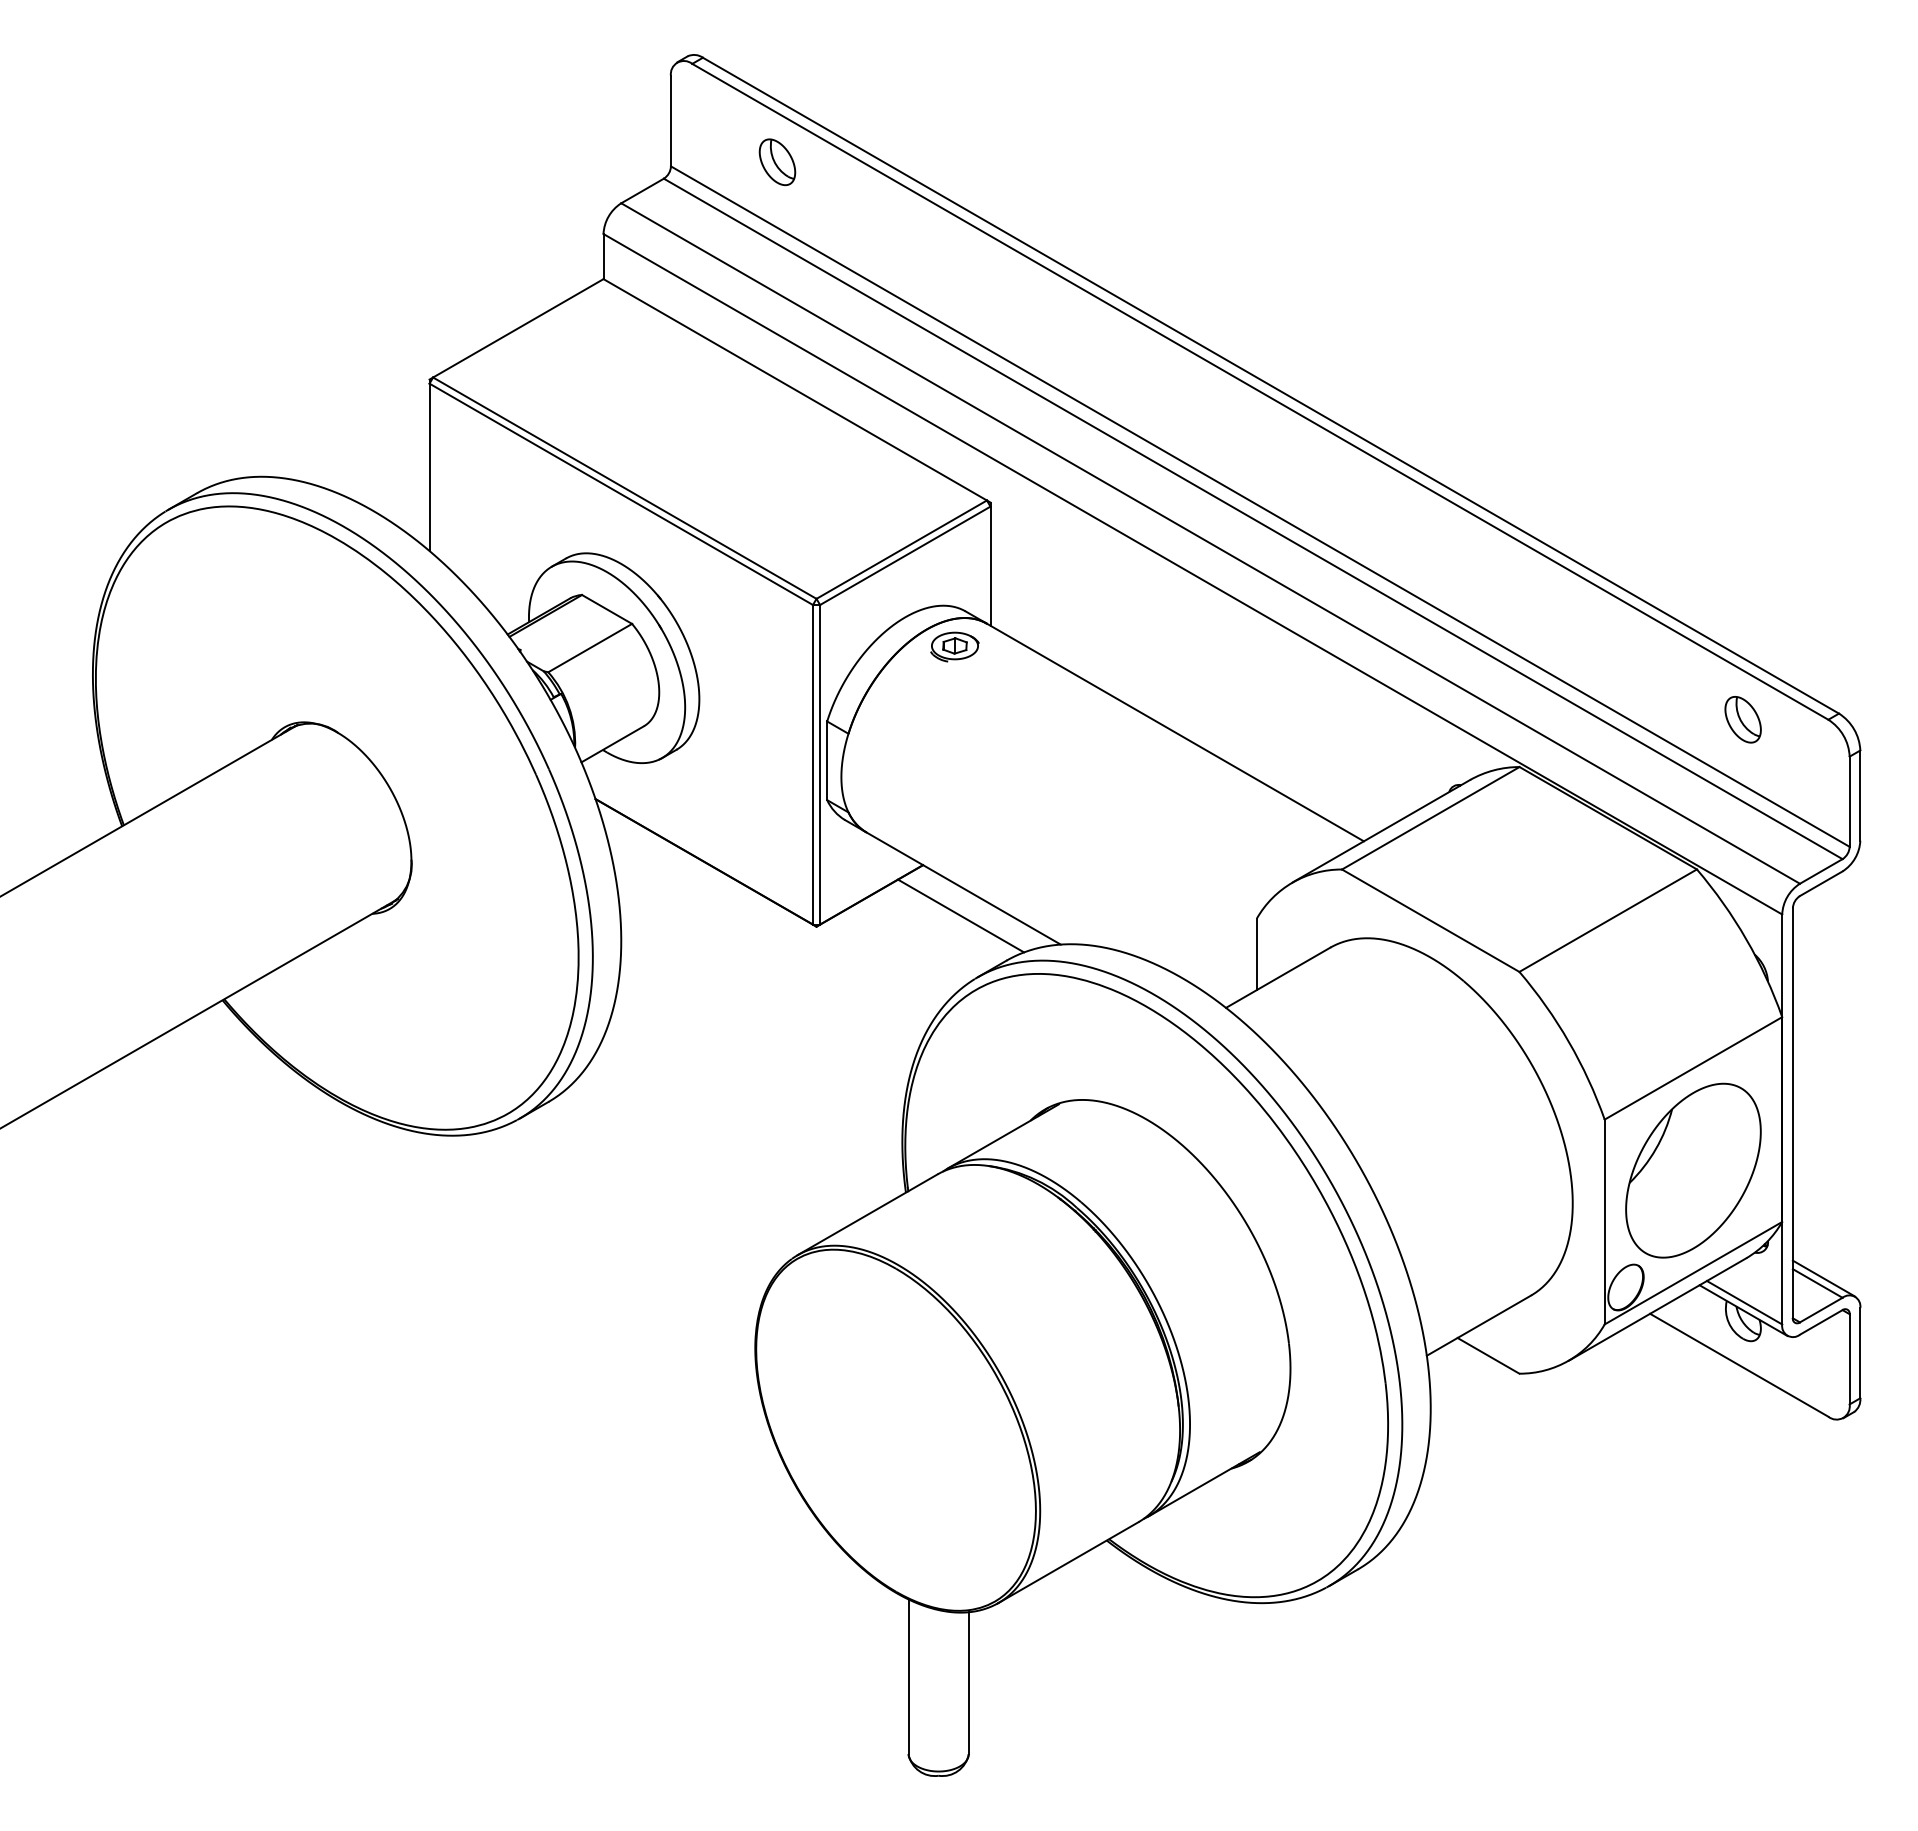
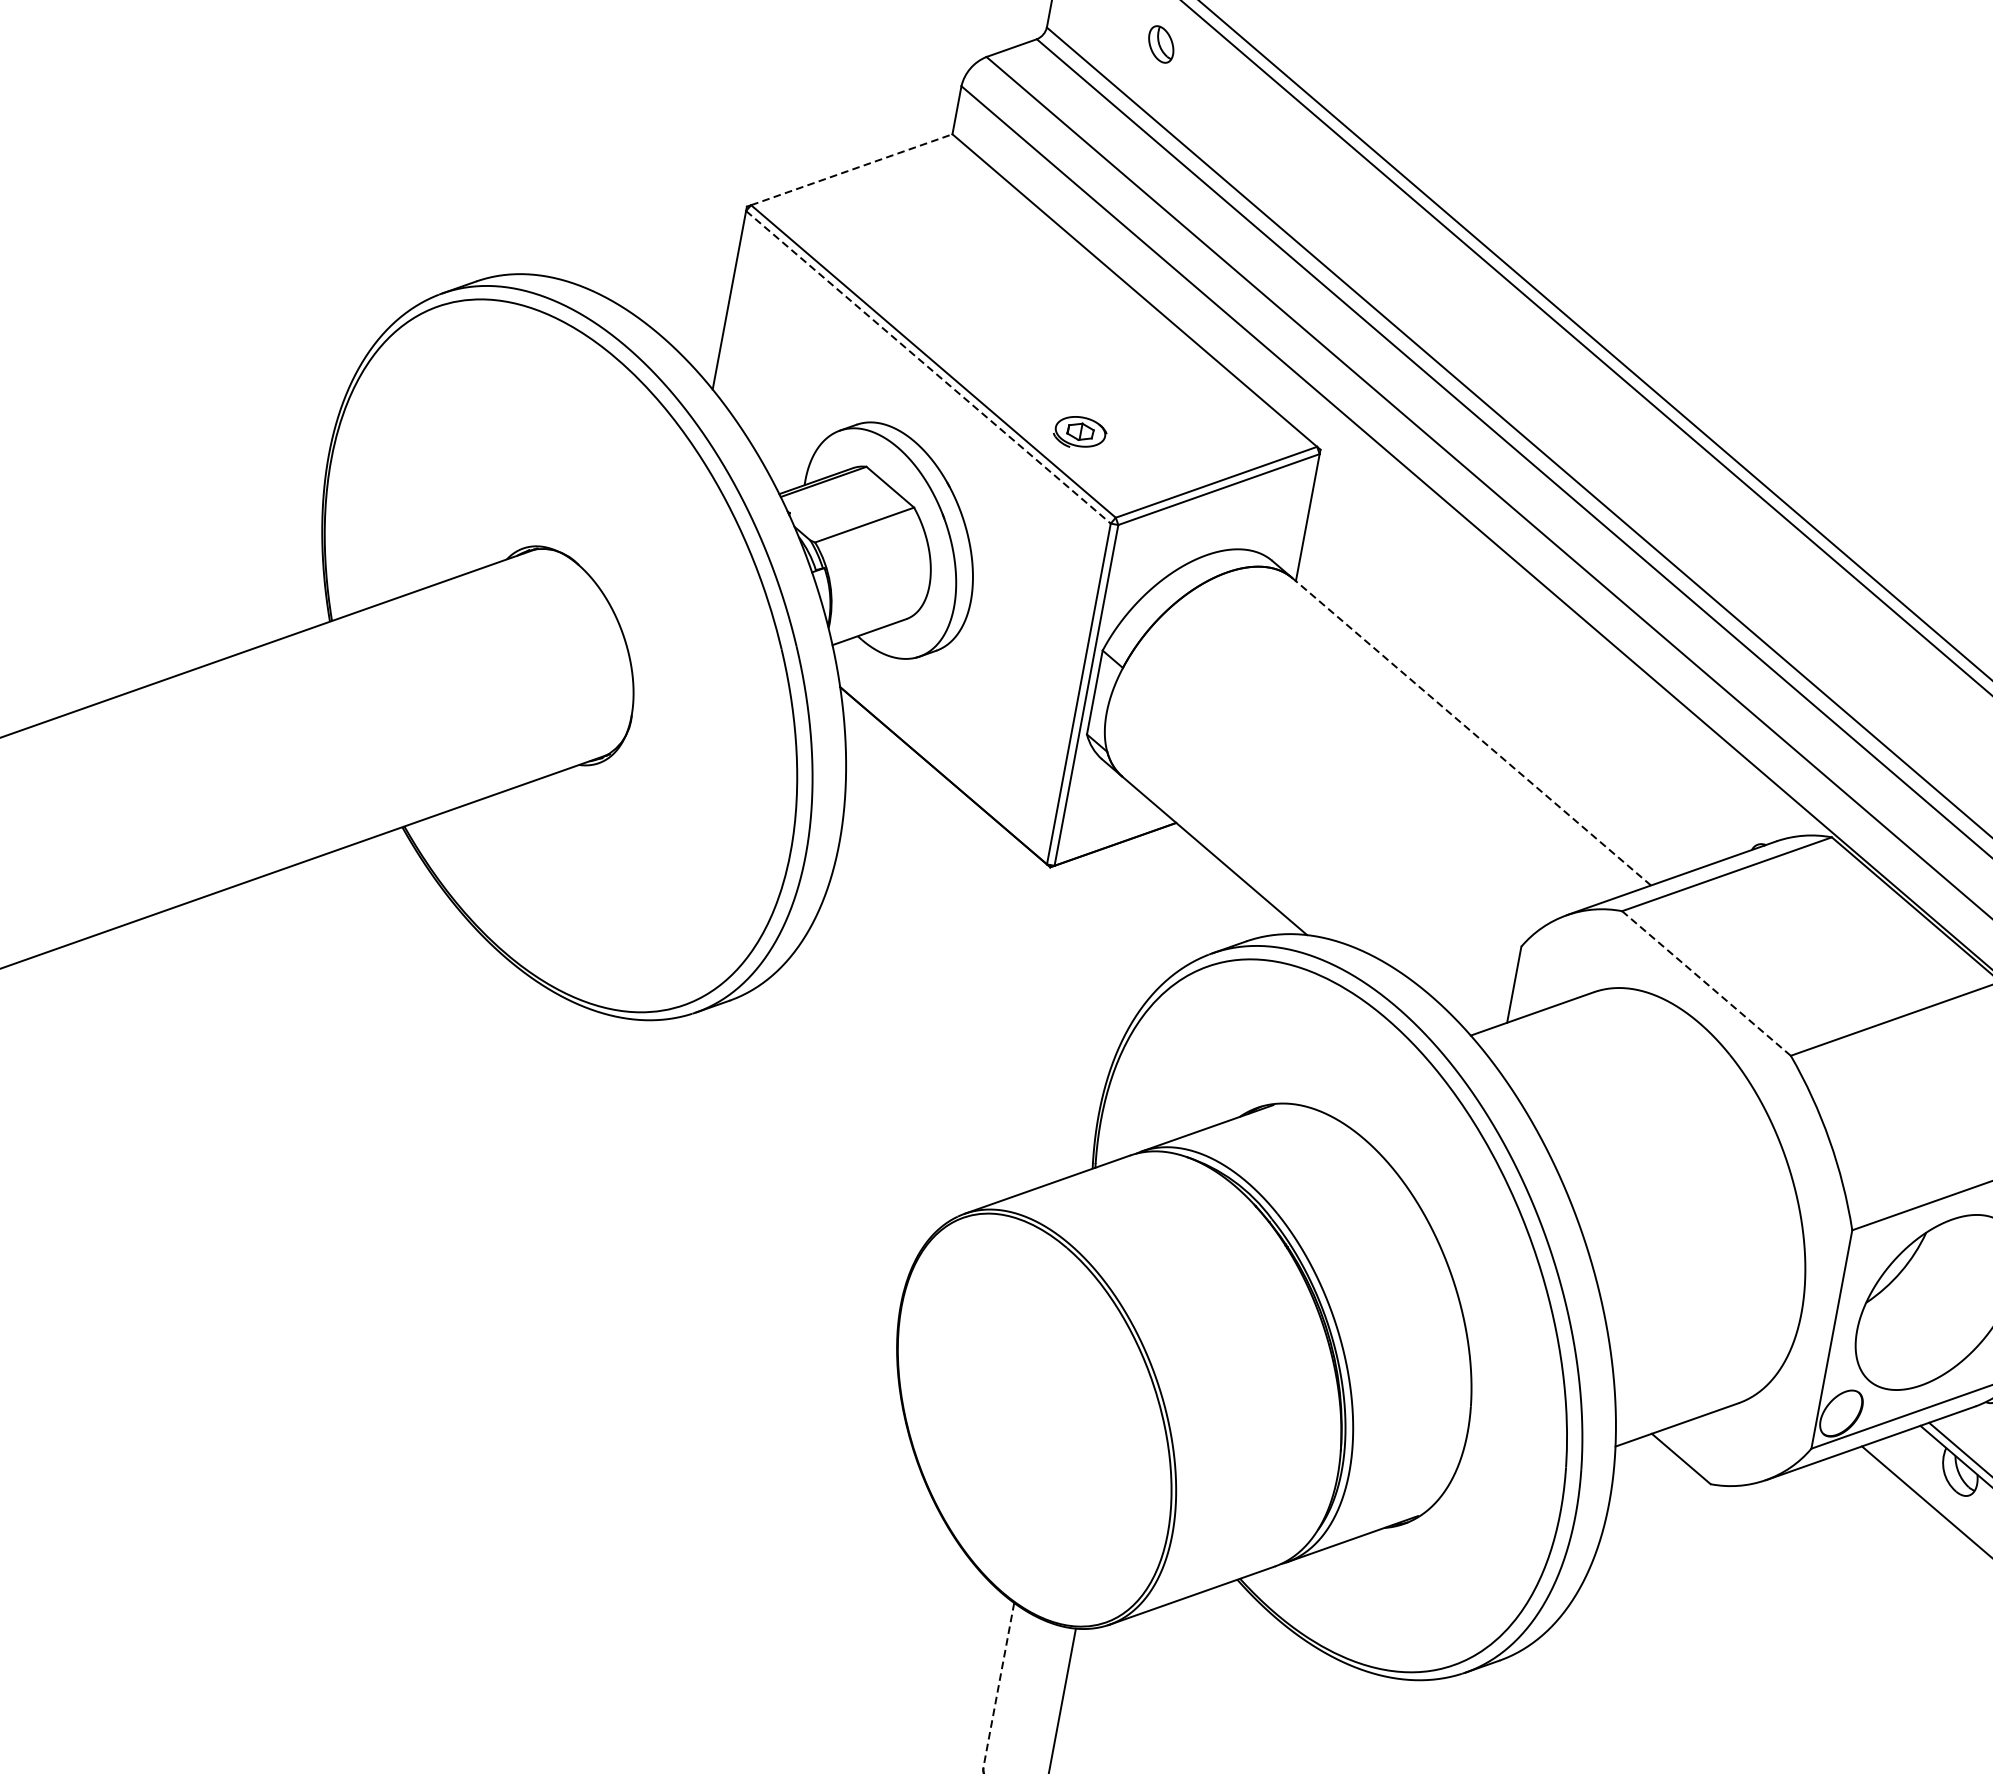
part: (777, 162) -> (1161, 44), size x0.7
line: (518, 328) -> (851, 169), solid -> dashed
line: (621, 494) -> (928, 367), solid -> dashed
part: (954, 646) -> (1079, 432), moved
line: (1175, 732) -> (1471, 731), solid -> dashed
line: (961, 915) -> (1207, 884), removed
line: (1430, 920) -> (1706, 983), solid -> dashed
line: (908, 1677) -> (998, 1686), solid -> dashed

